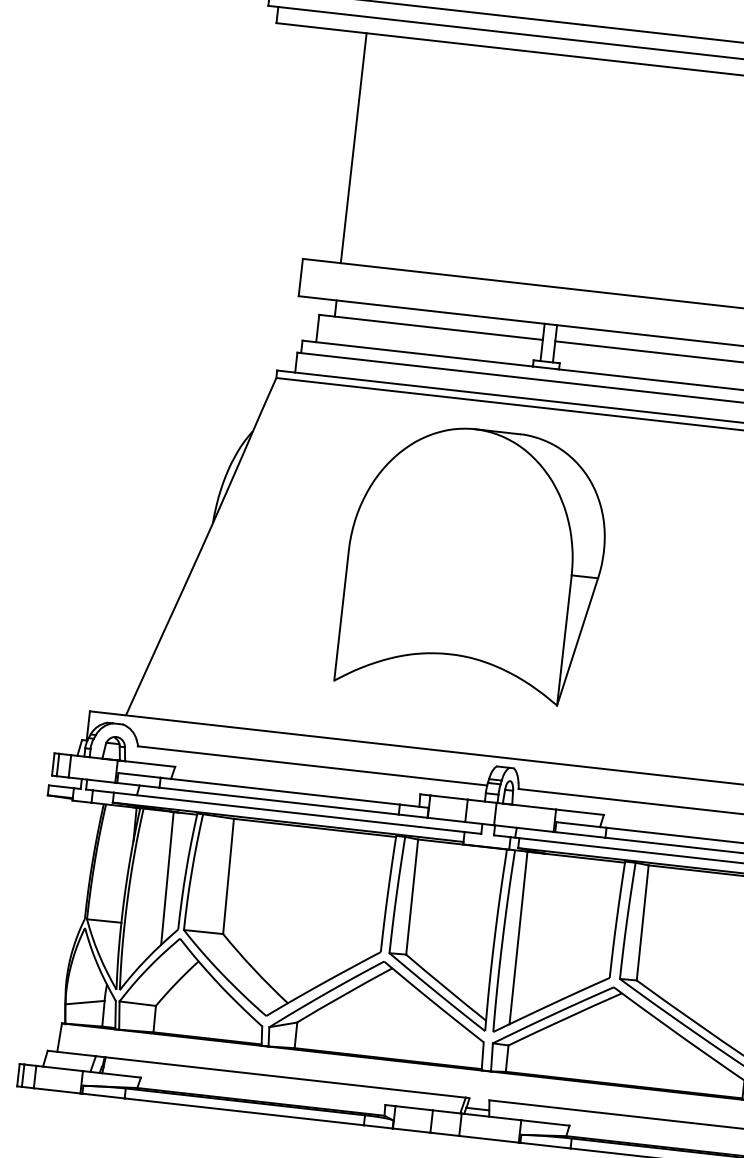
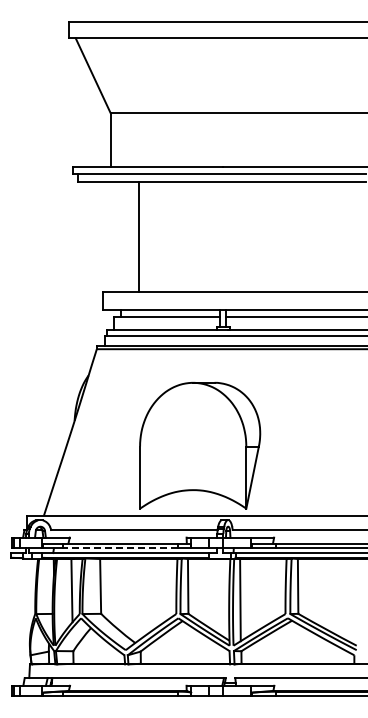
line: (354, 147) -> (139, 236), moved
part: (475, 562) -> (200, 445), moved
line: (279, 801) -> (120, 548), solid -> dashed

